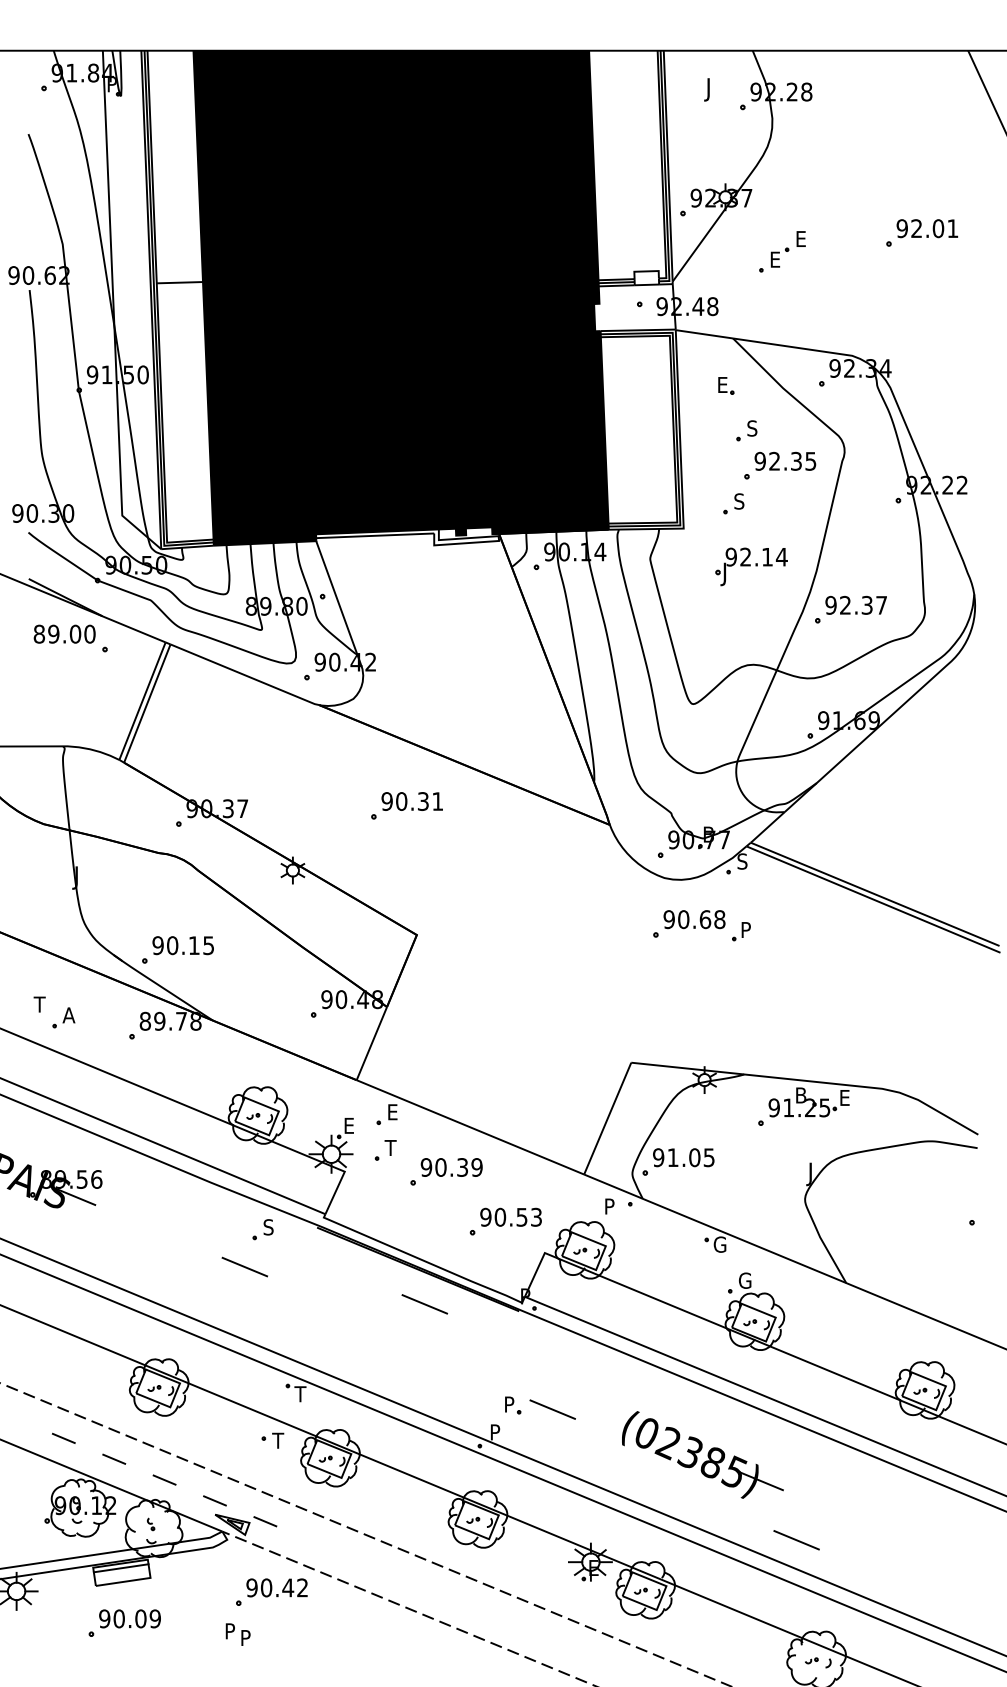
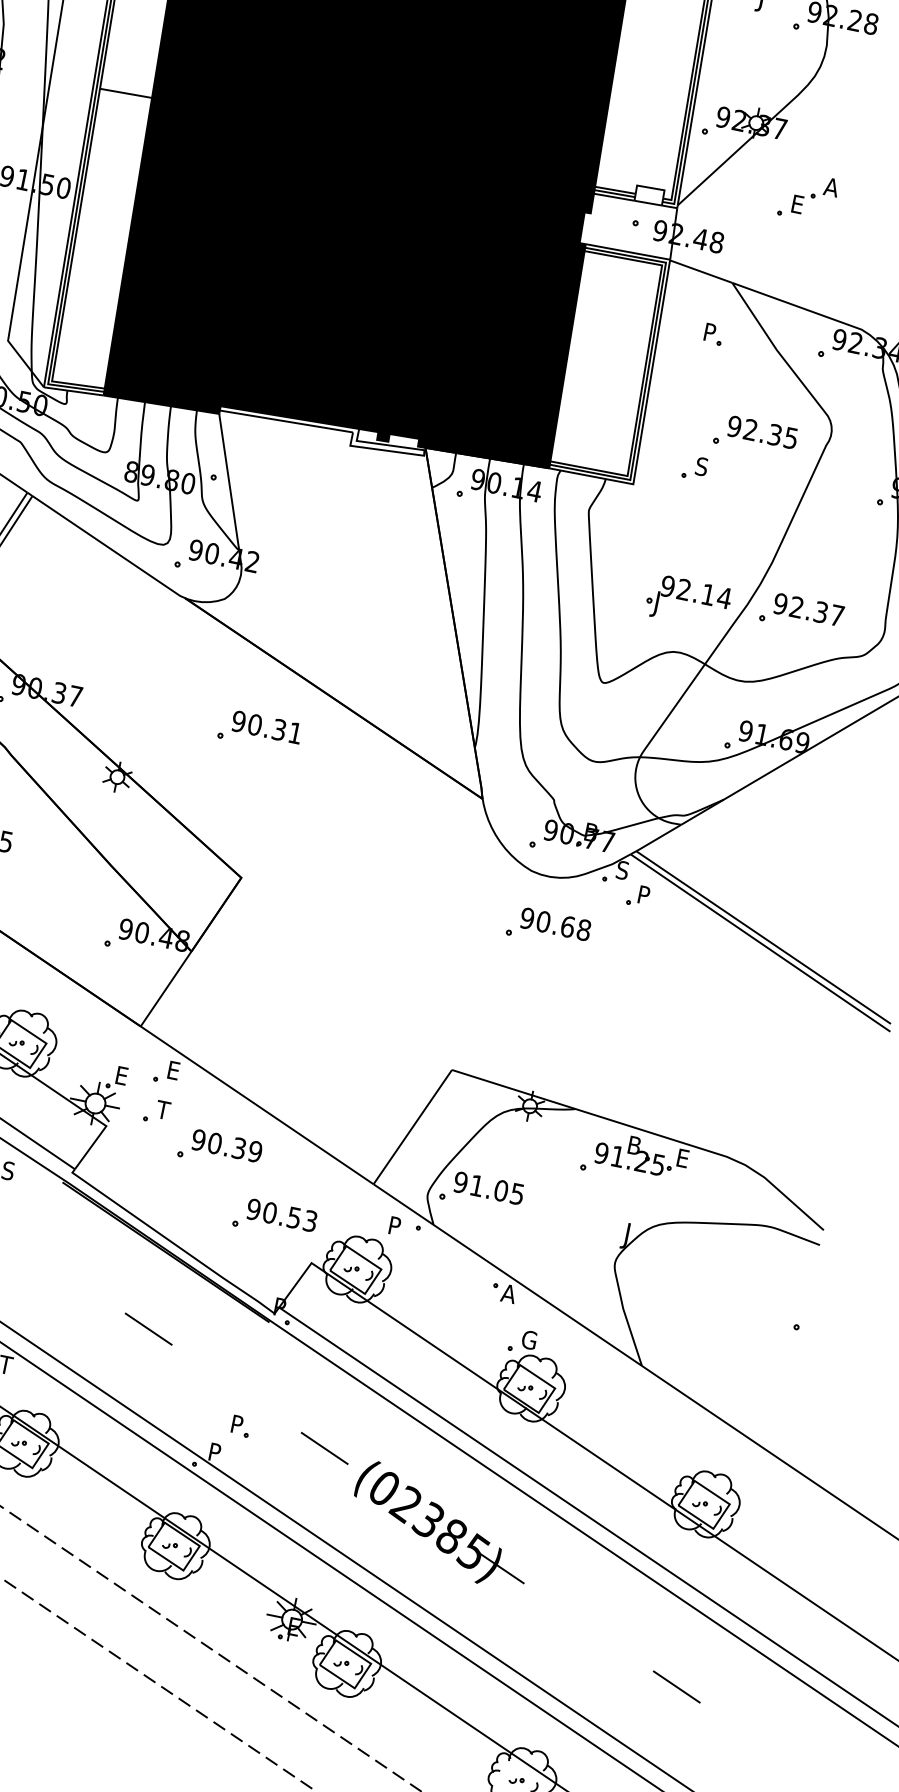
text: (801, 238) -> (831, 186), E -> A
text: (723, 384) -> (710, 332), E -> P
part: (746, 430) -> (726, 388), removed
part: (751, 566) -> (688, 601), moved
part: (741, 931) -> (638, 895), moved
text: (719, 1244) -> (508, 1293), G -> A
line: (424, 1304) -> (148, 1329), moved
line: (552, 1409) -> (324, 1448), moved
line: (796, 1540) -> (676, 1687), moved

